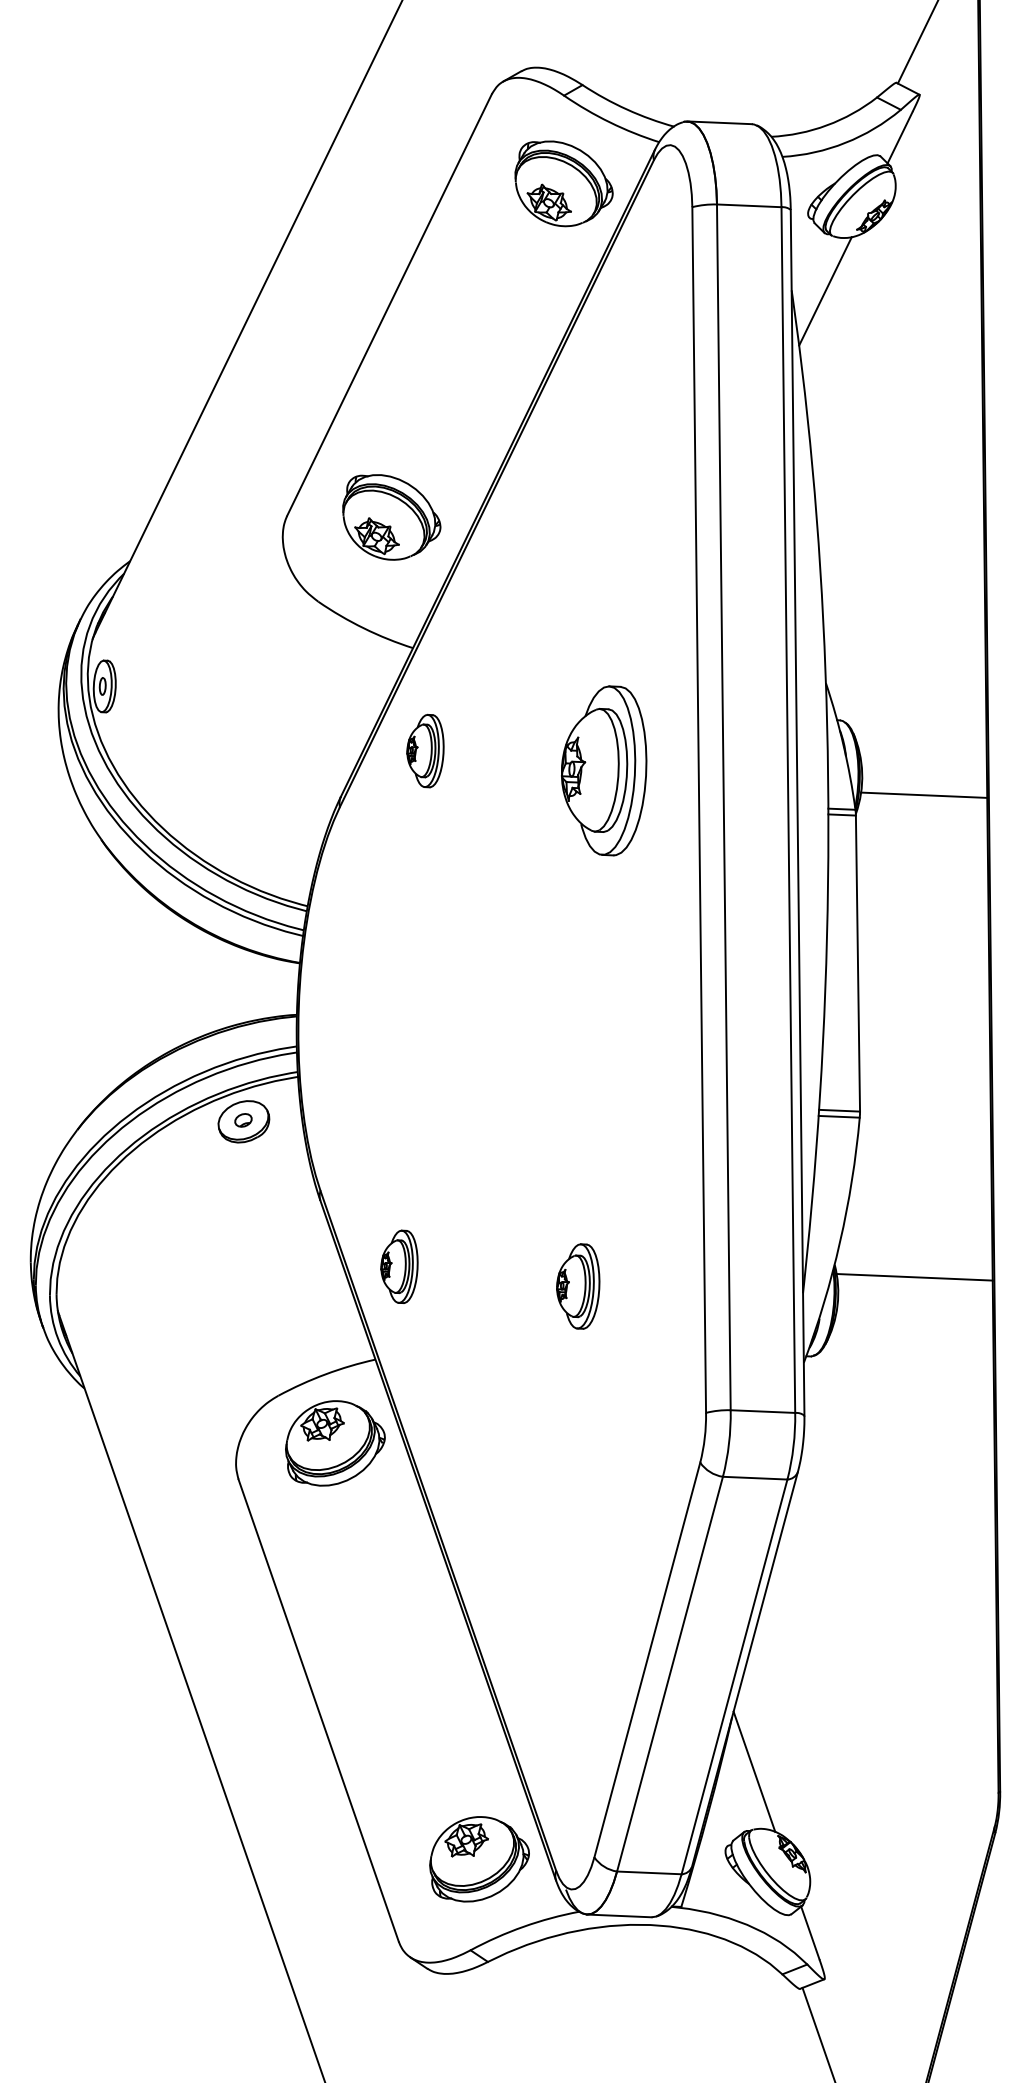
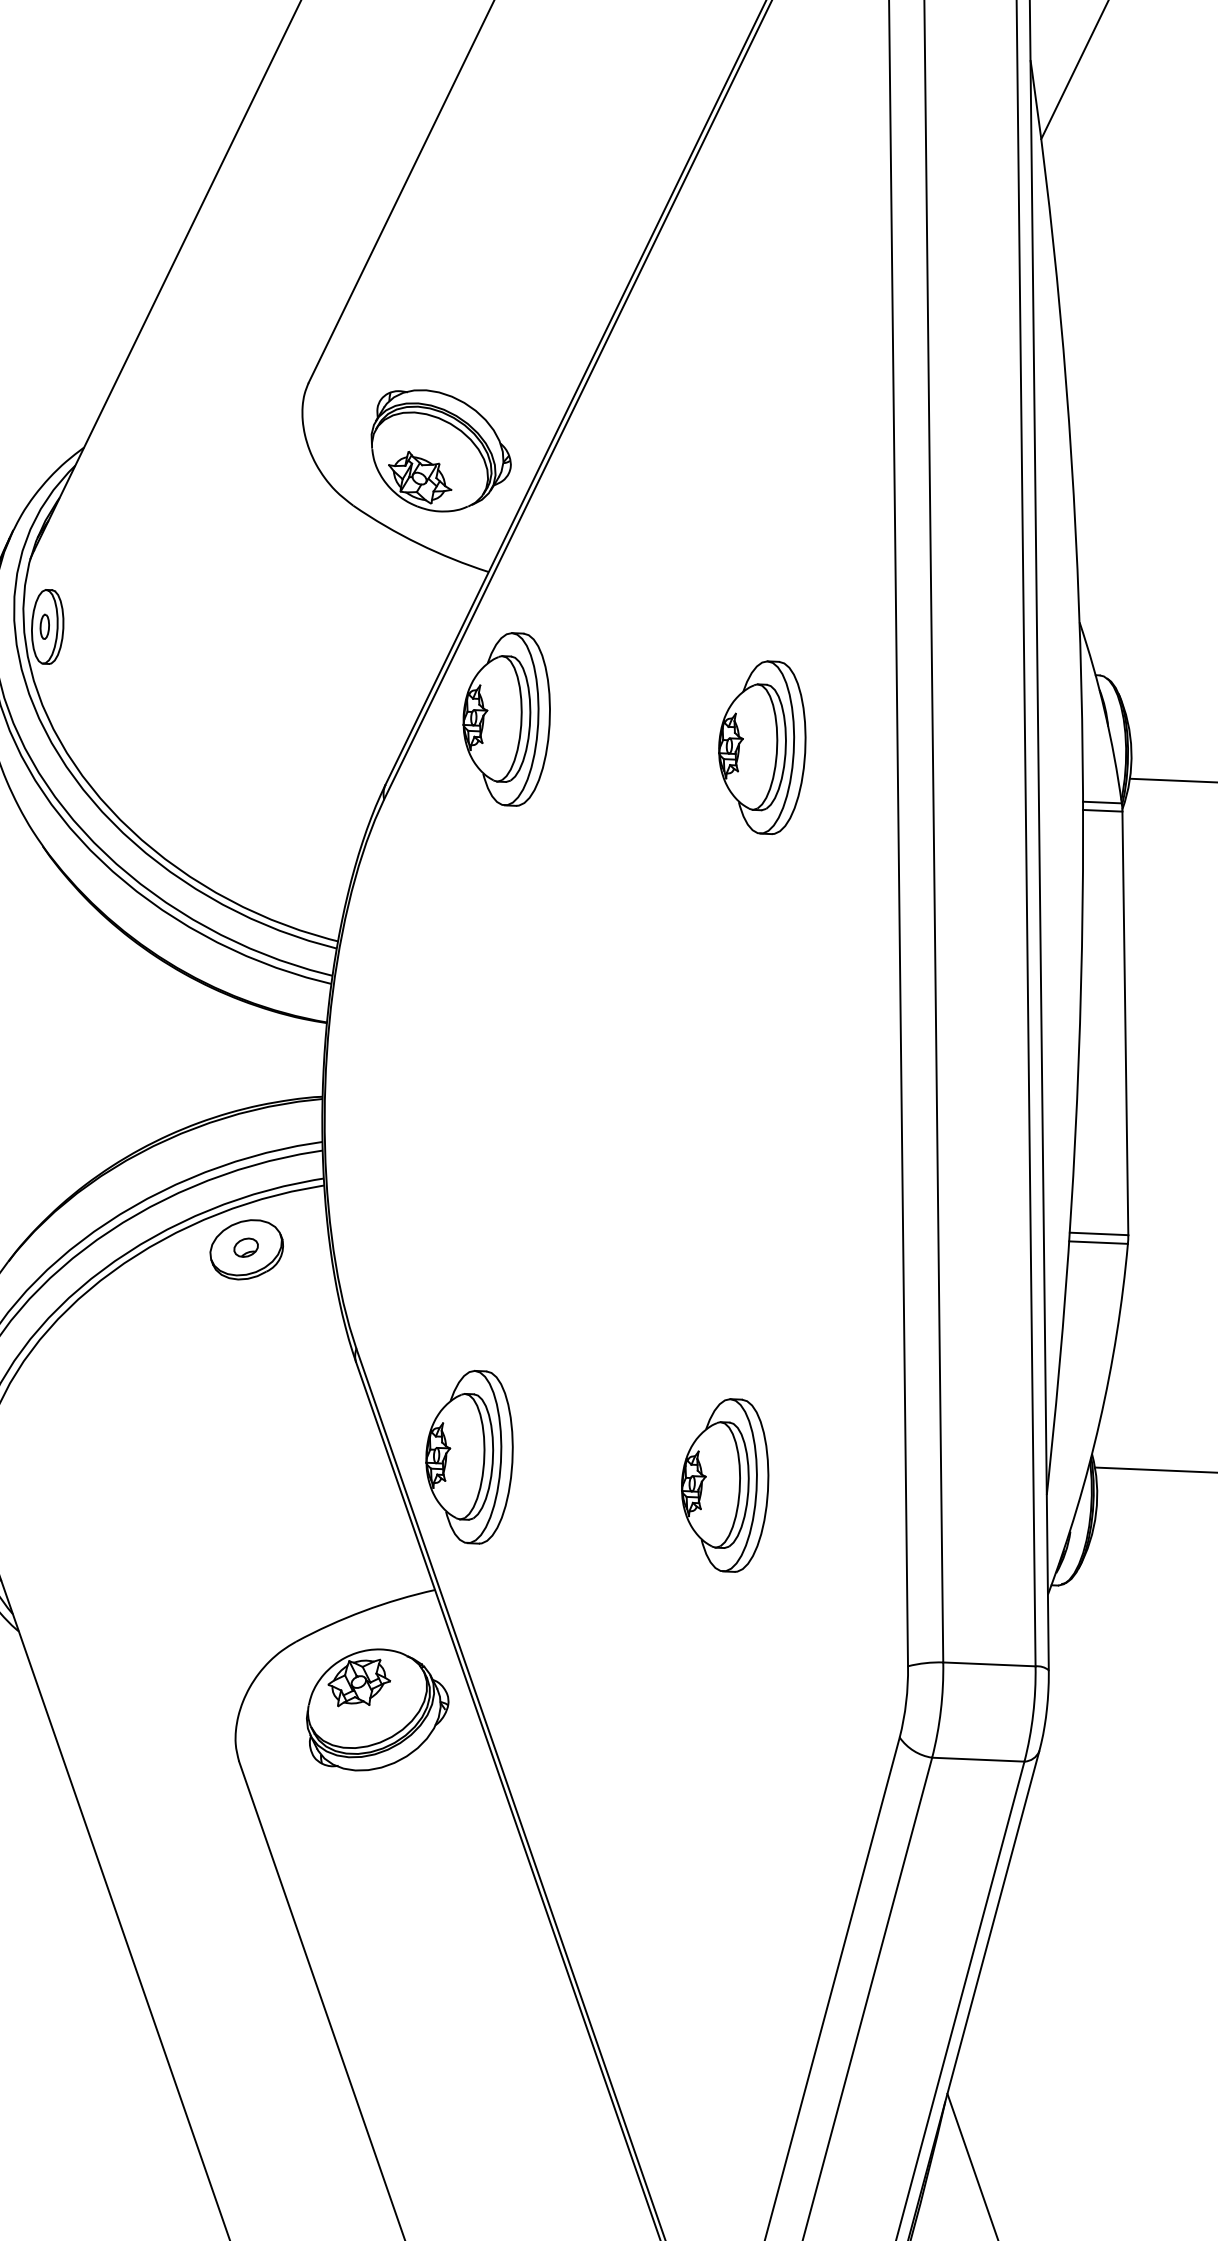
part: (391, 517) -> (440, 450), moved
part: (425, 750) -> (506, 718), size x1.67
part: (604, 770) -> (762, 747), size x0.71
part: (399, 1266) -> (469, 1456), size x1.67
part: (578, 1286) -> (725, 1485), size x1.43

